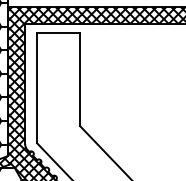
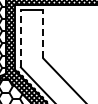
line: (80, 78) -> (43, 33), solid -> dashed
line: (36, 87) -> (20, 38), solid -> dashed

